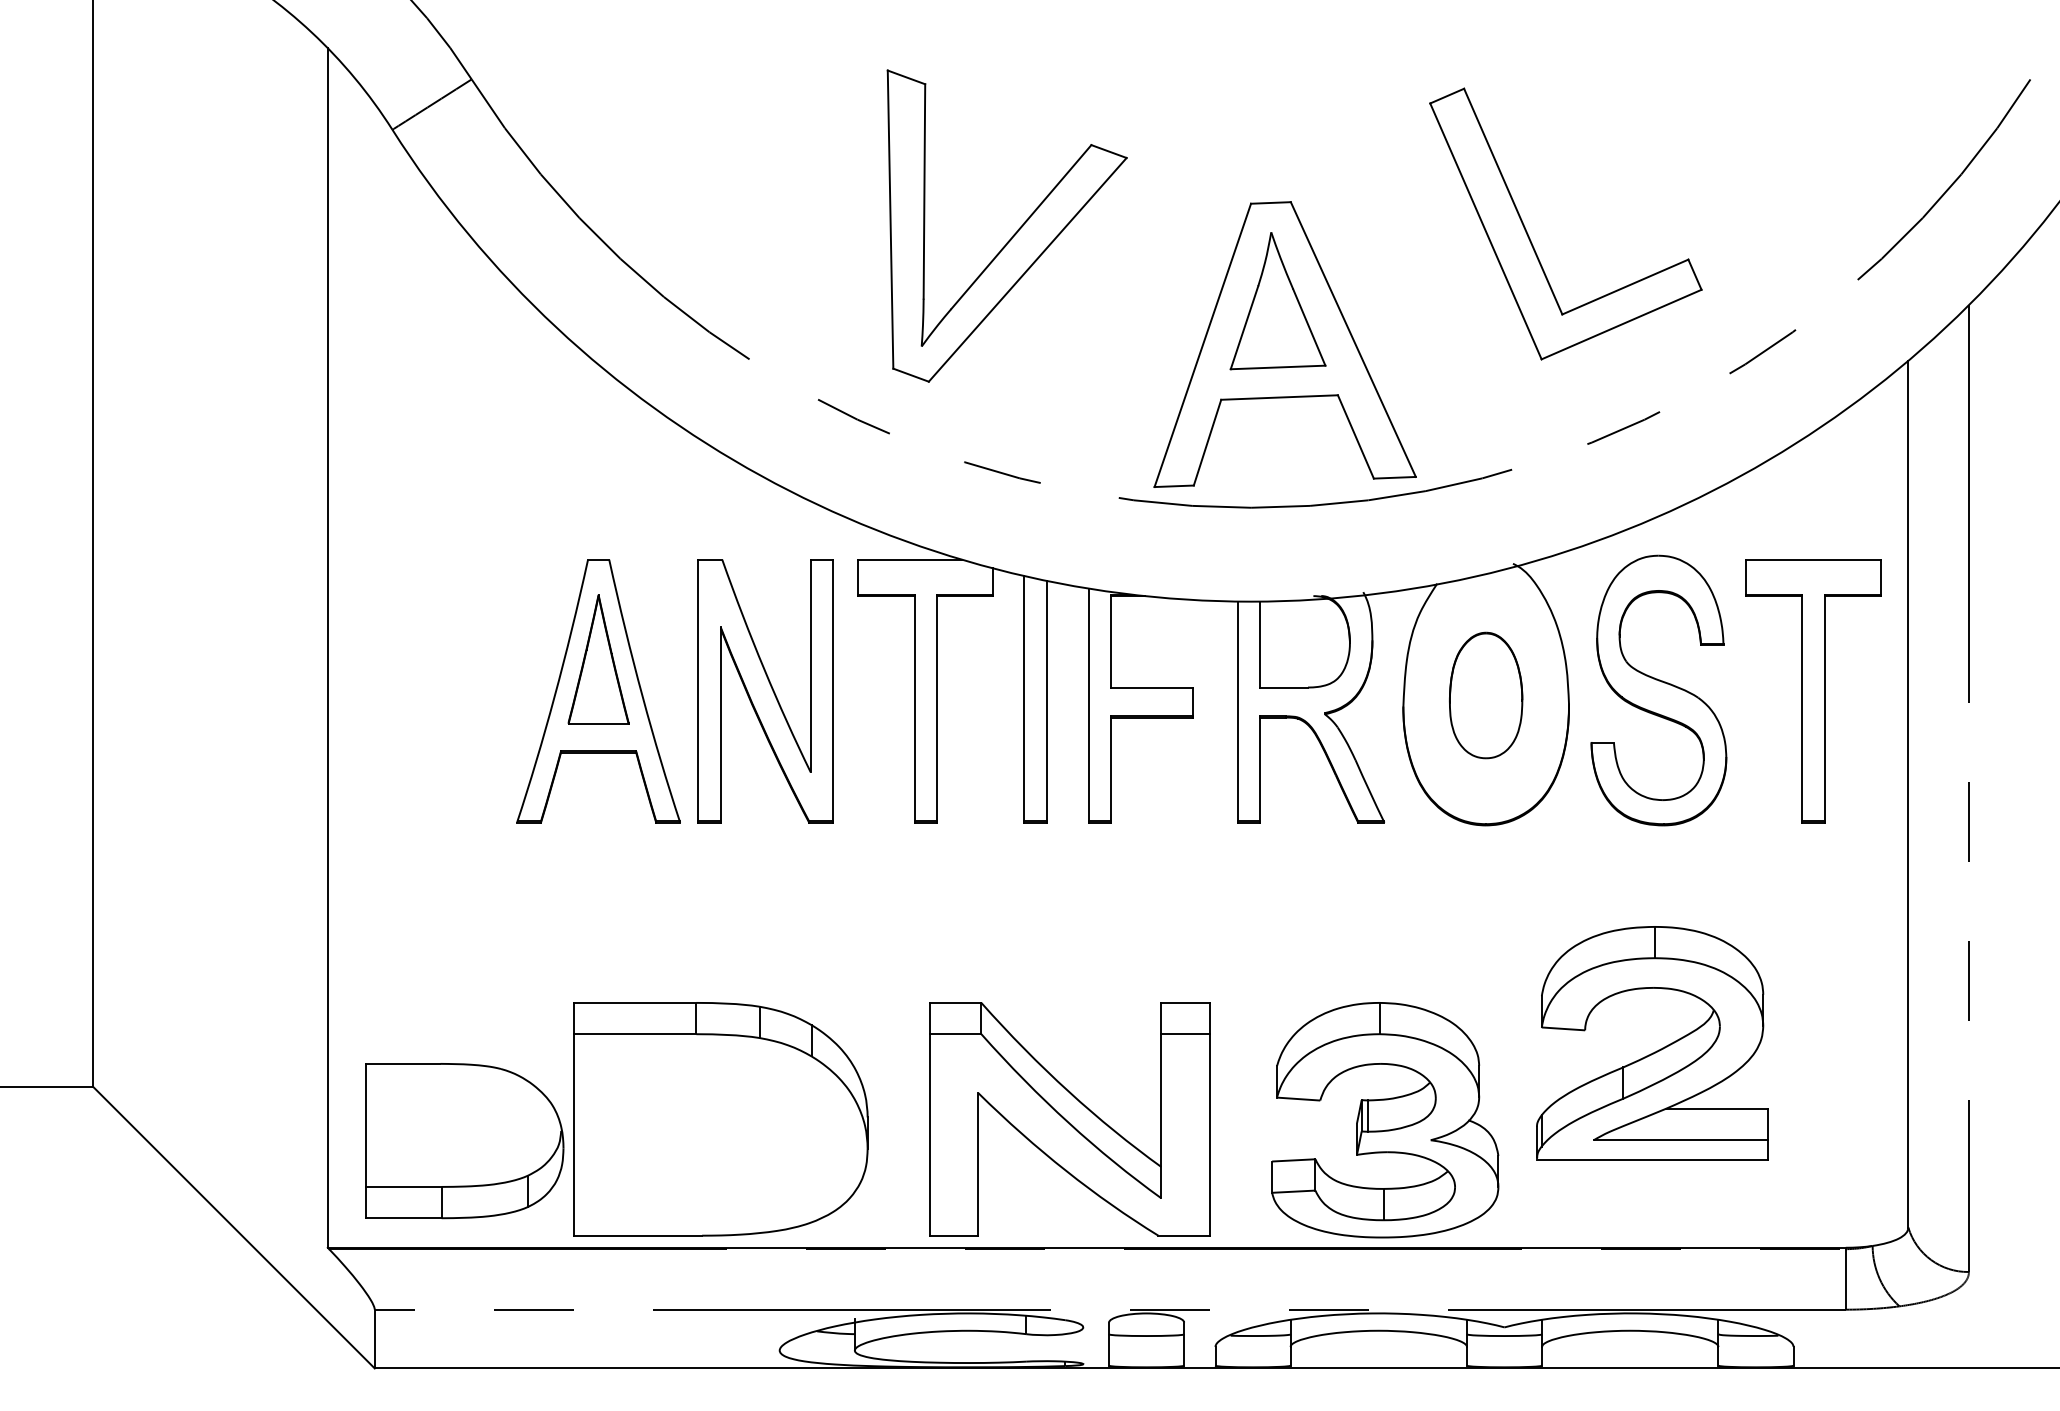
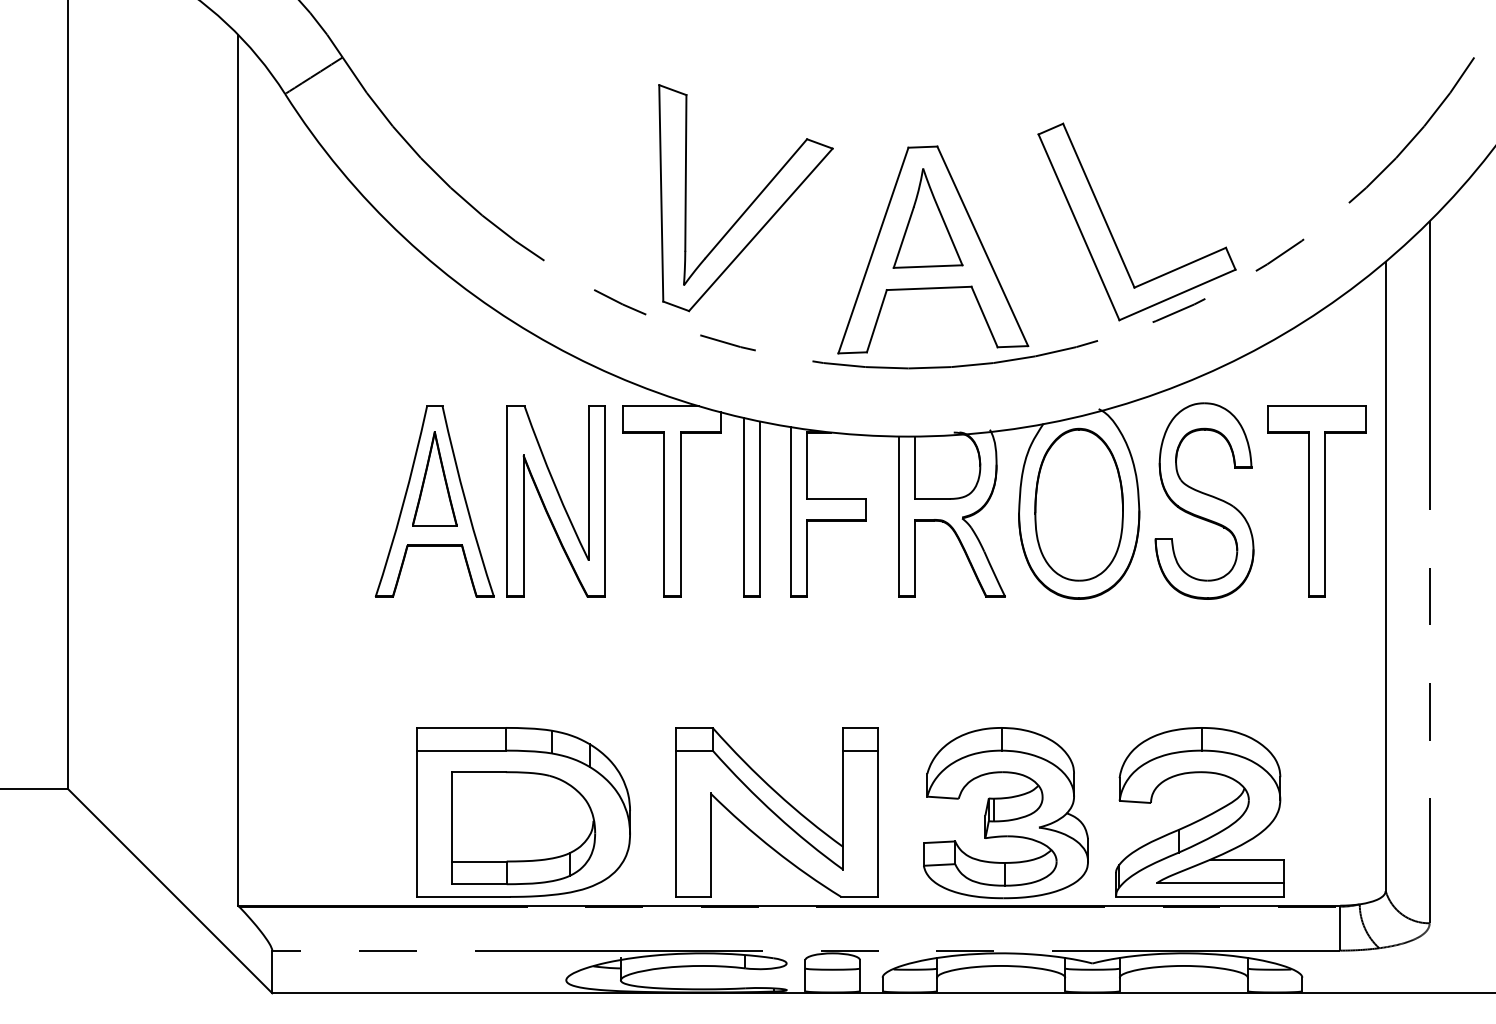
part: (1014, 233) -> (751, 203), moved
part: (1531, 240) -> (1112, 233), moved
part: (1485, 695) -> (1078, 504), size x1.67
part: (1656, 1050) -> (1202, 817), moved
part: (464, 1141) -> (523, 828), moved

